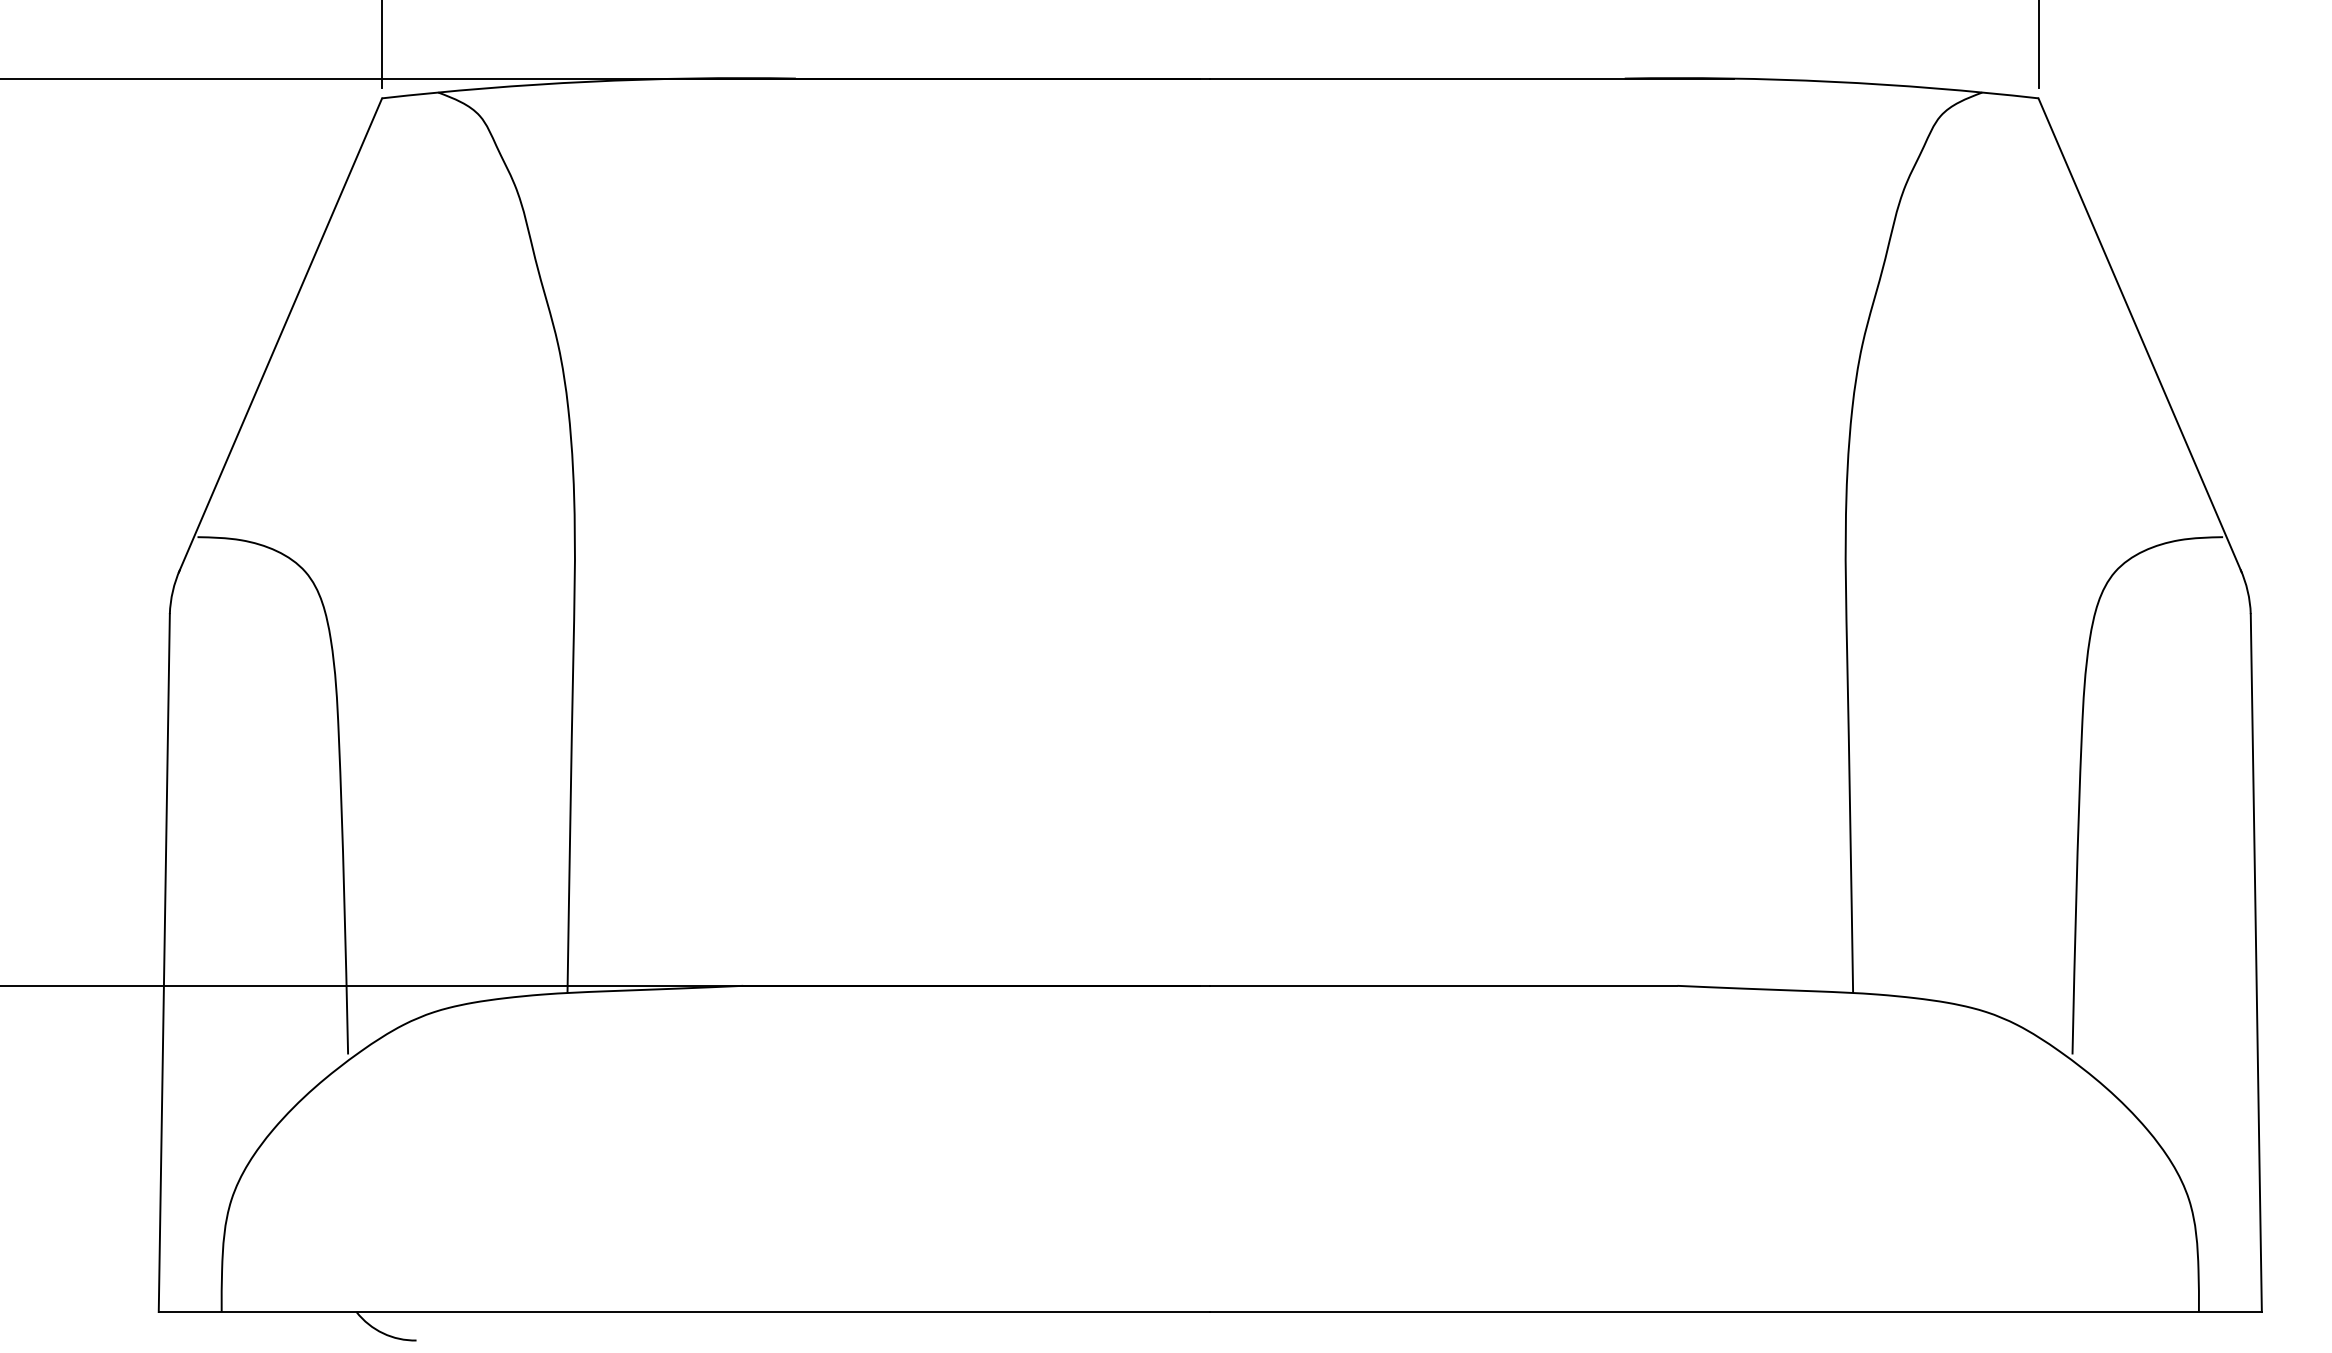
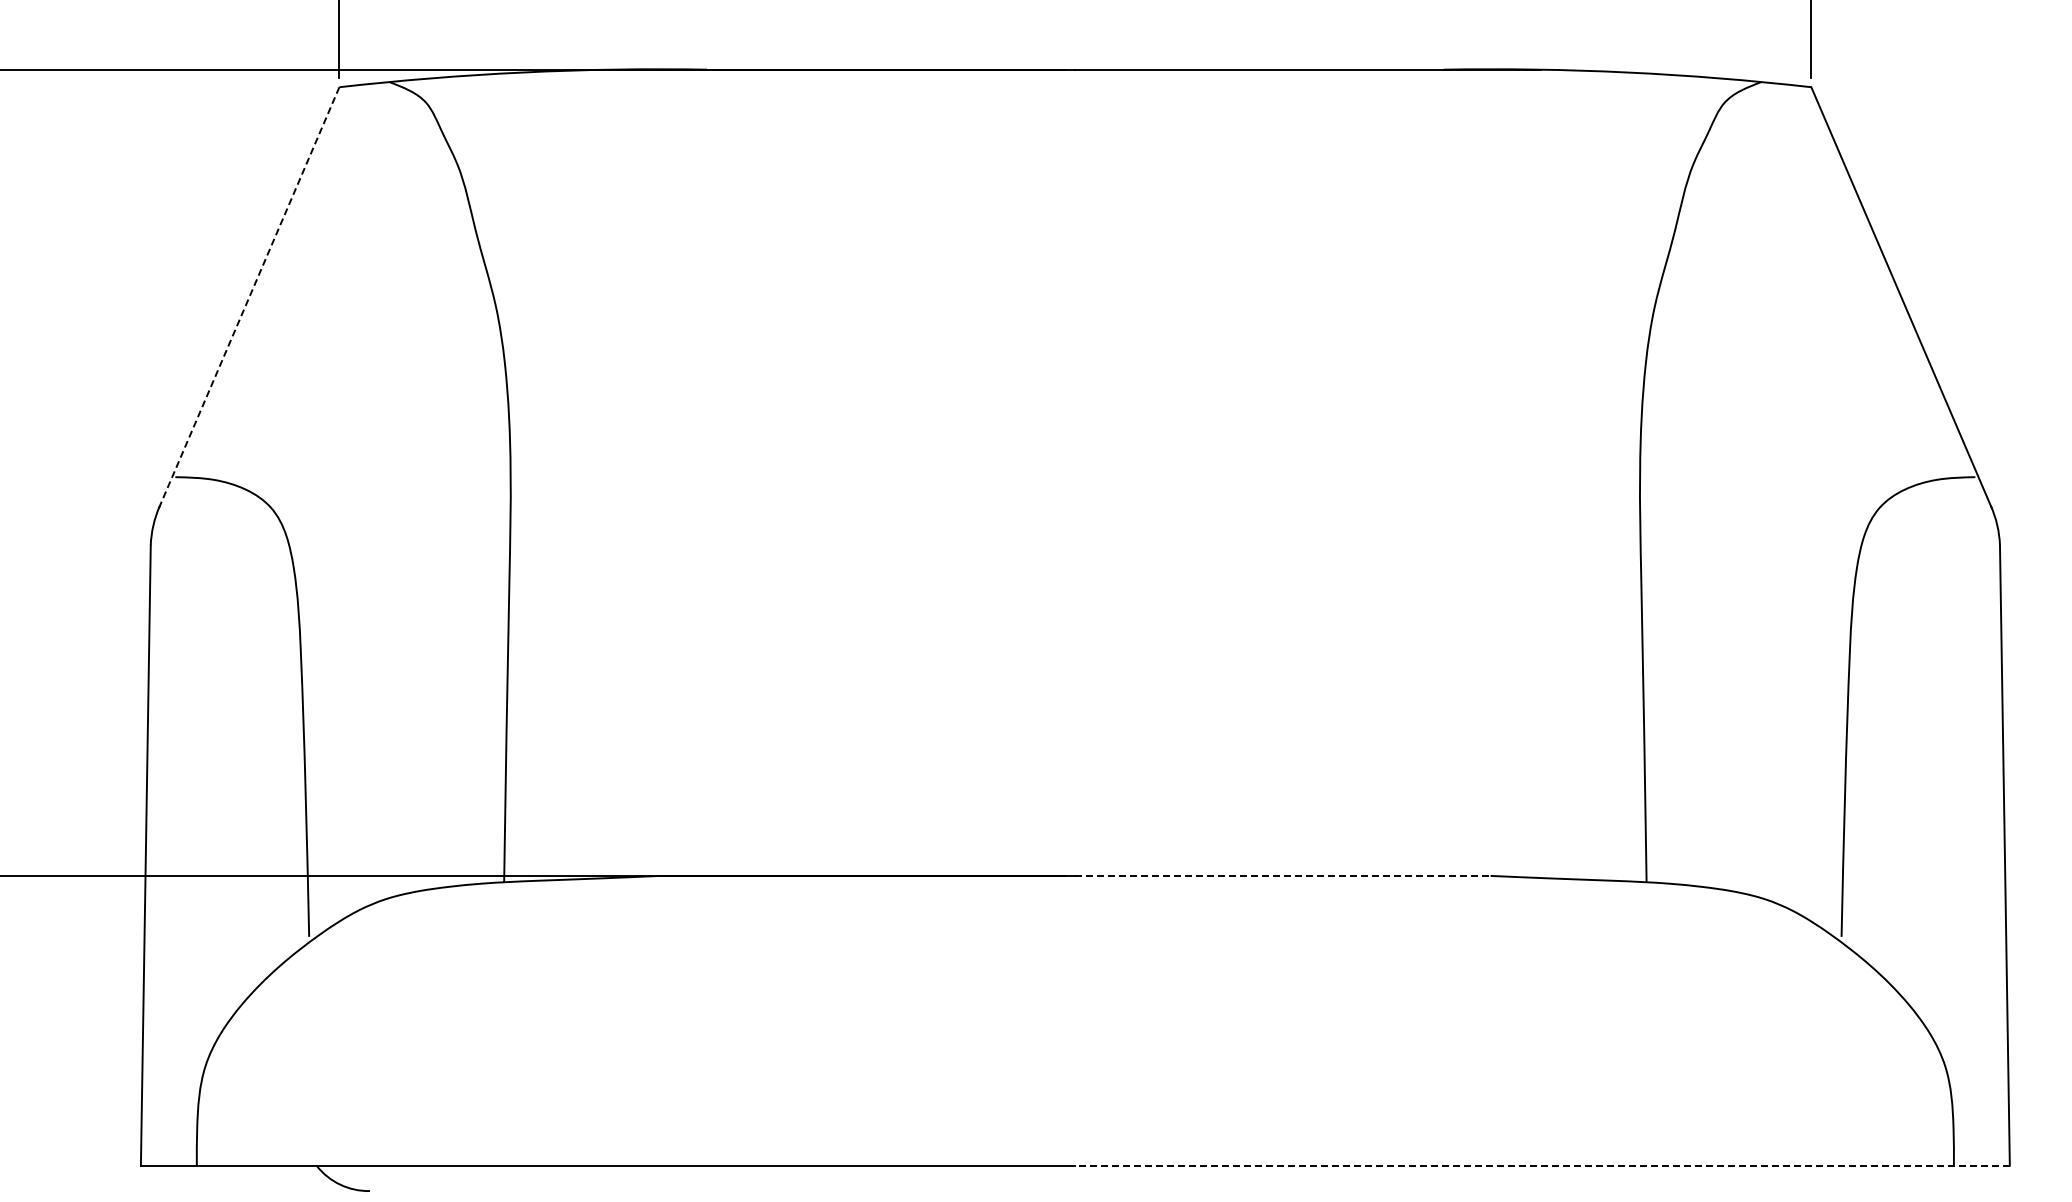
line: (279, 336) -> (248, 298), solid -> dashed
line: (1443, 985) -> (1282, 875), solid -> dashed
line: (1735, 1311) -> (1542, 1165), solid -> dashed

